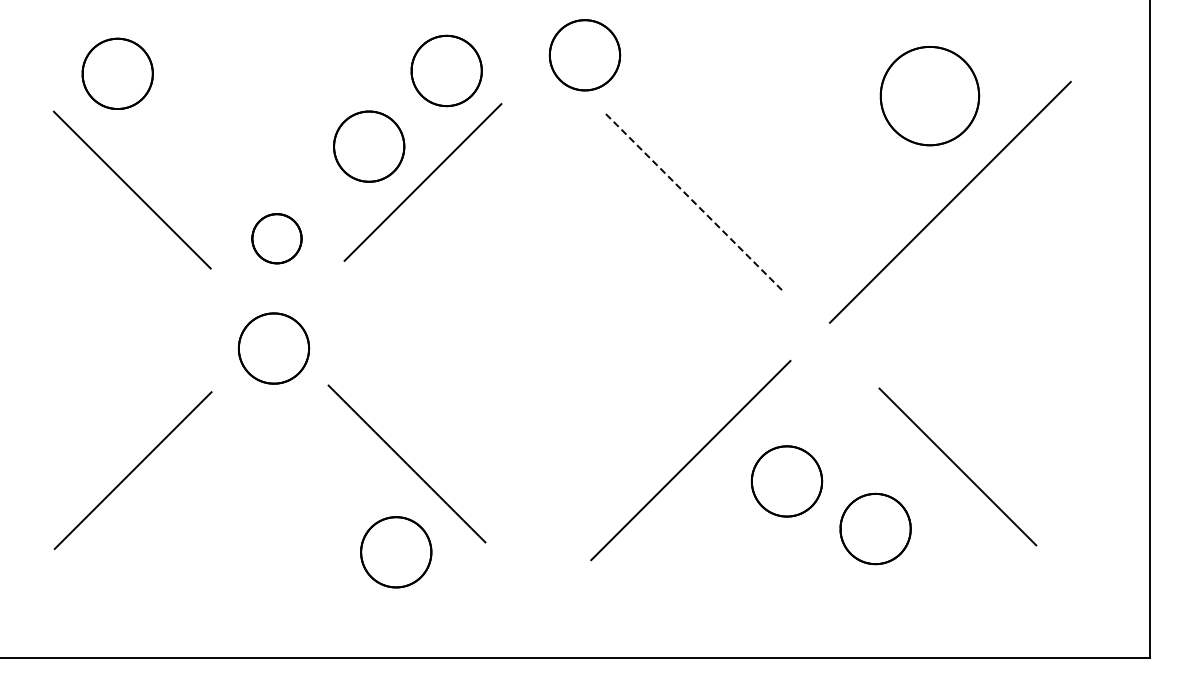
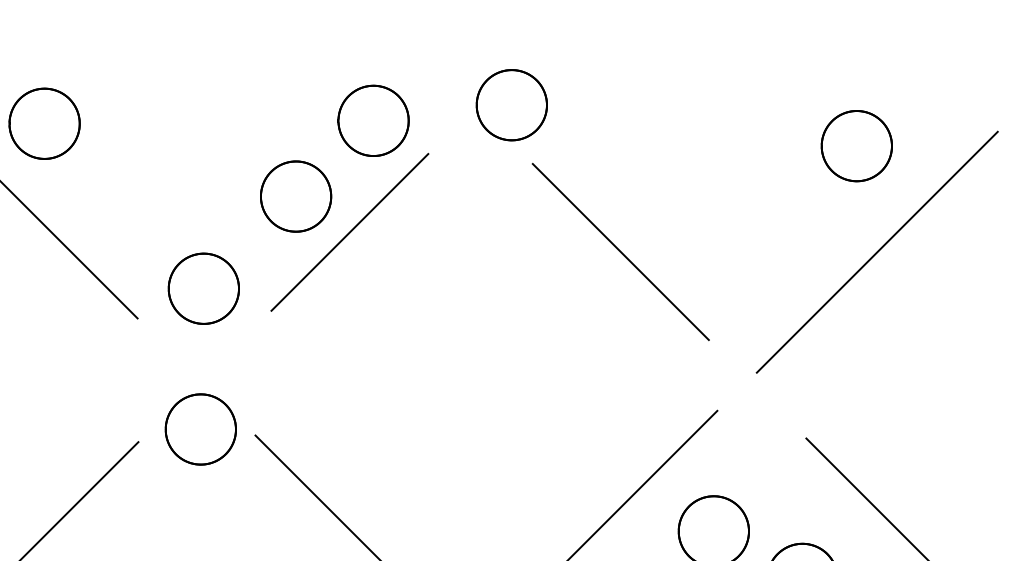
part: (929, 96) -> (856, 146), size x0.71
line: (694, 202) -> (621, 252), dashed -> solid
part: (276, 238) -> (203, 288), size x1.43
part: (273, 348) -> (200, 429), moved

